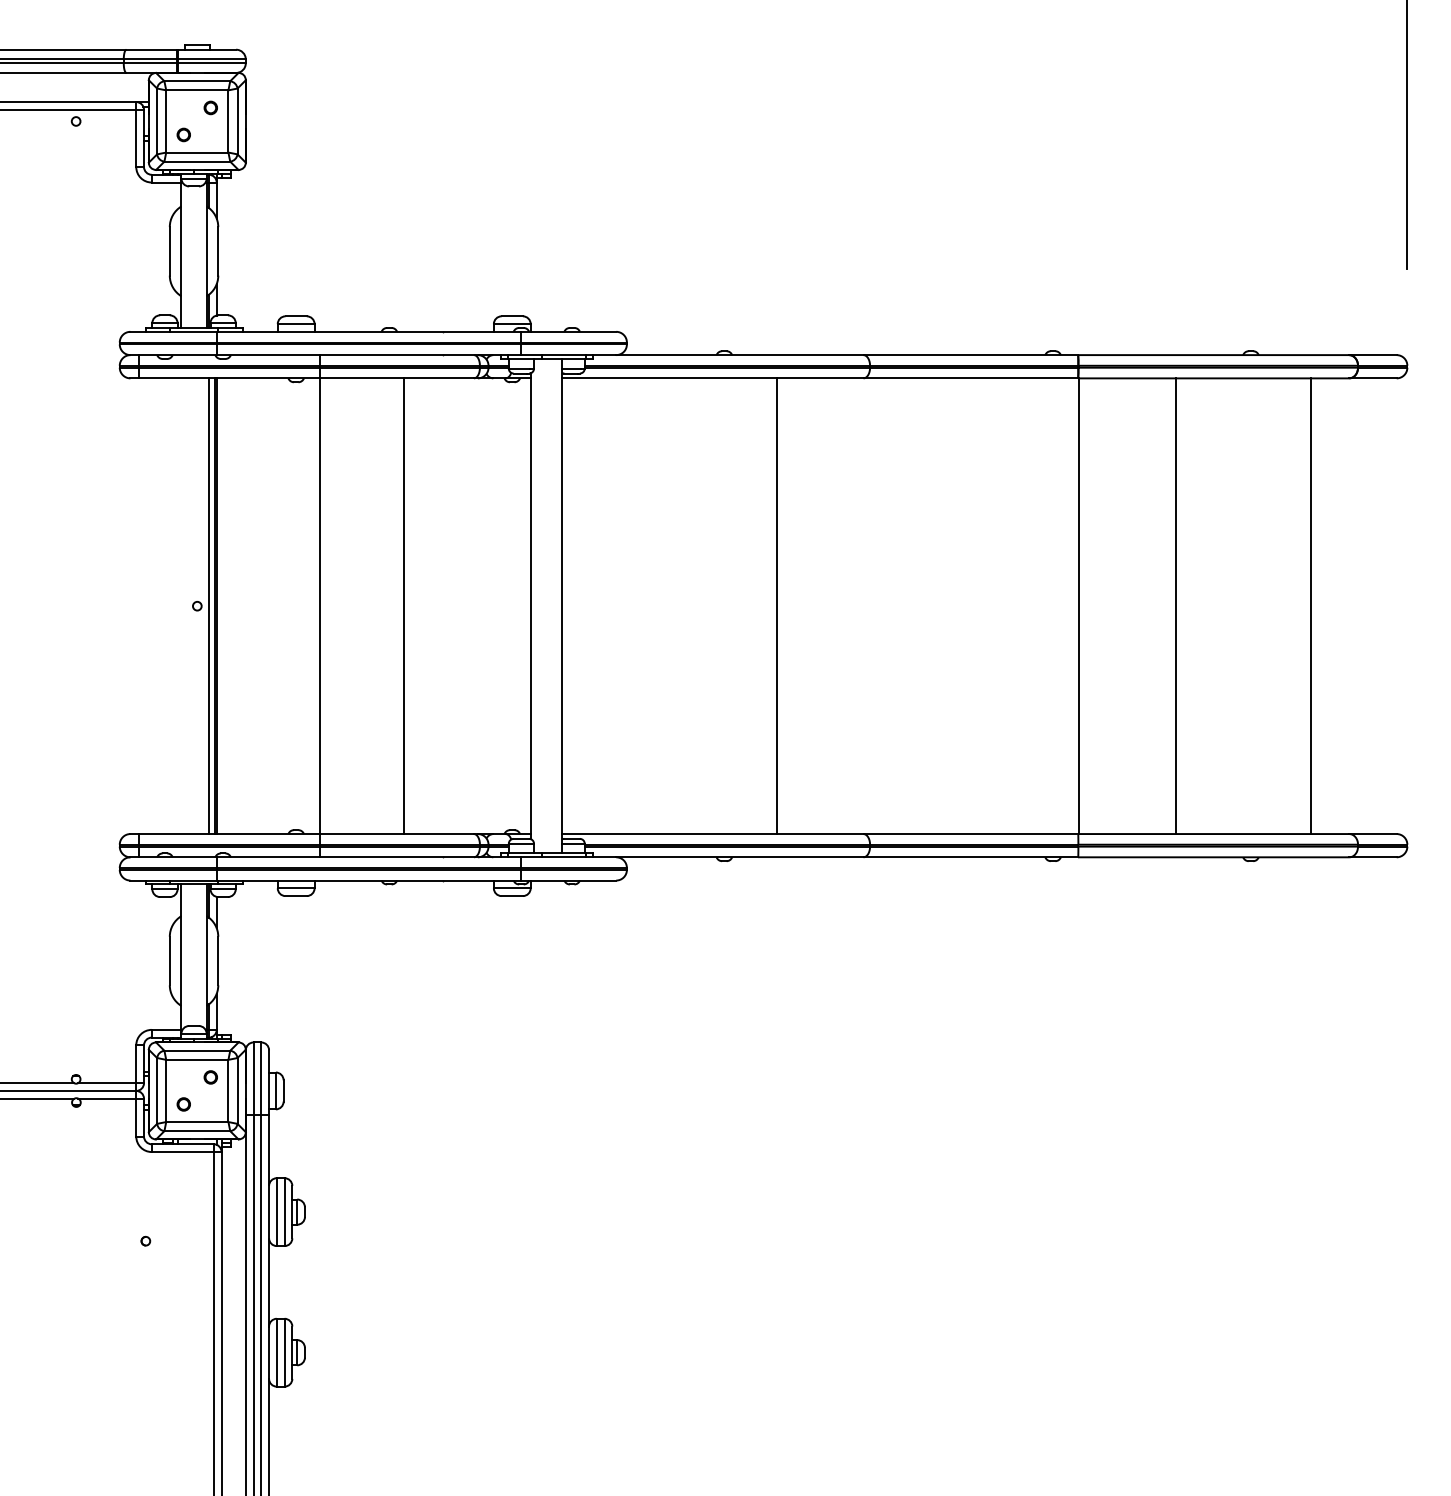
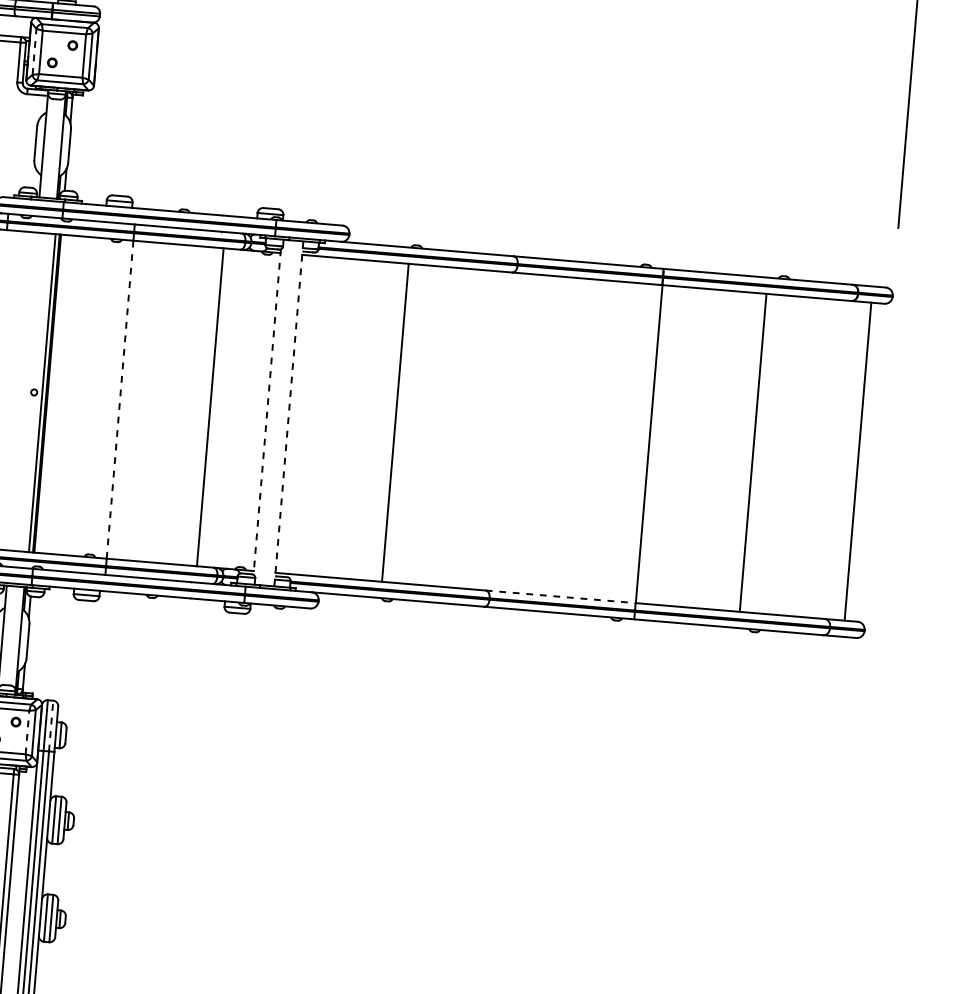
line: (157, 121) -> (34, 51), solid -> dashed
line: (562, 605) -> (289, 413), solid -> dashed
line: (320, 606) -> (120, 399), solid -> dashed
line: (403, 606) -> (210, 407), moved
line: (531, 606) -> (267, 412), solid -> dashed
line: (776, 606) -> (395, 423), moved
line: (1175, 606) -> (753, 453), moved
line: (1310, 606) -> (857, 461), moved
line: (971, 834) -> (561, 597), solid -> dashed
line: (261, 1078) -> (51, 725), solid -> dashed
line: (228, 1090) -> (27, 732), solid -> dashed

